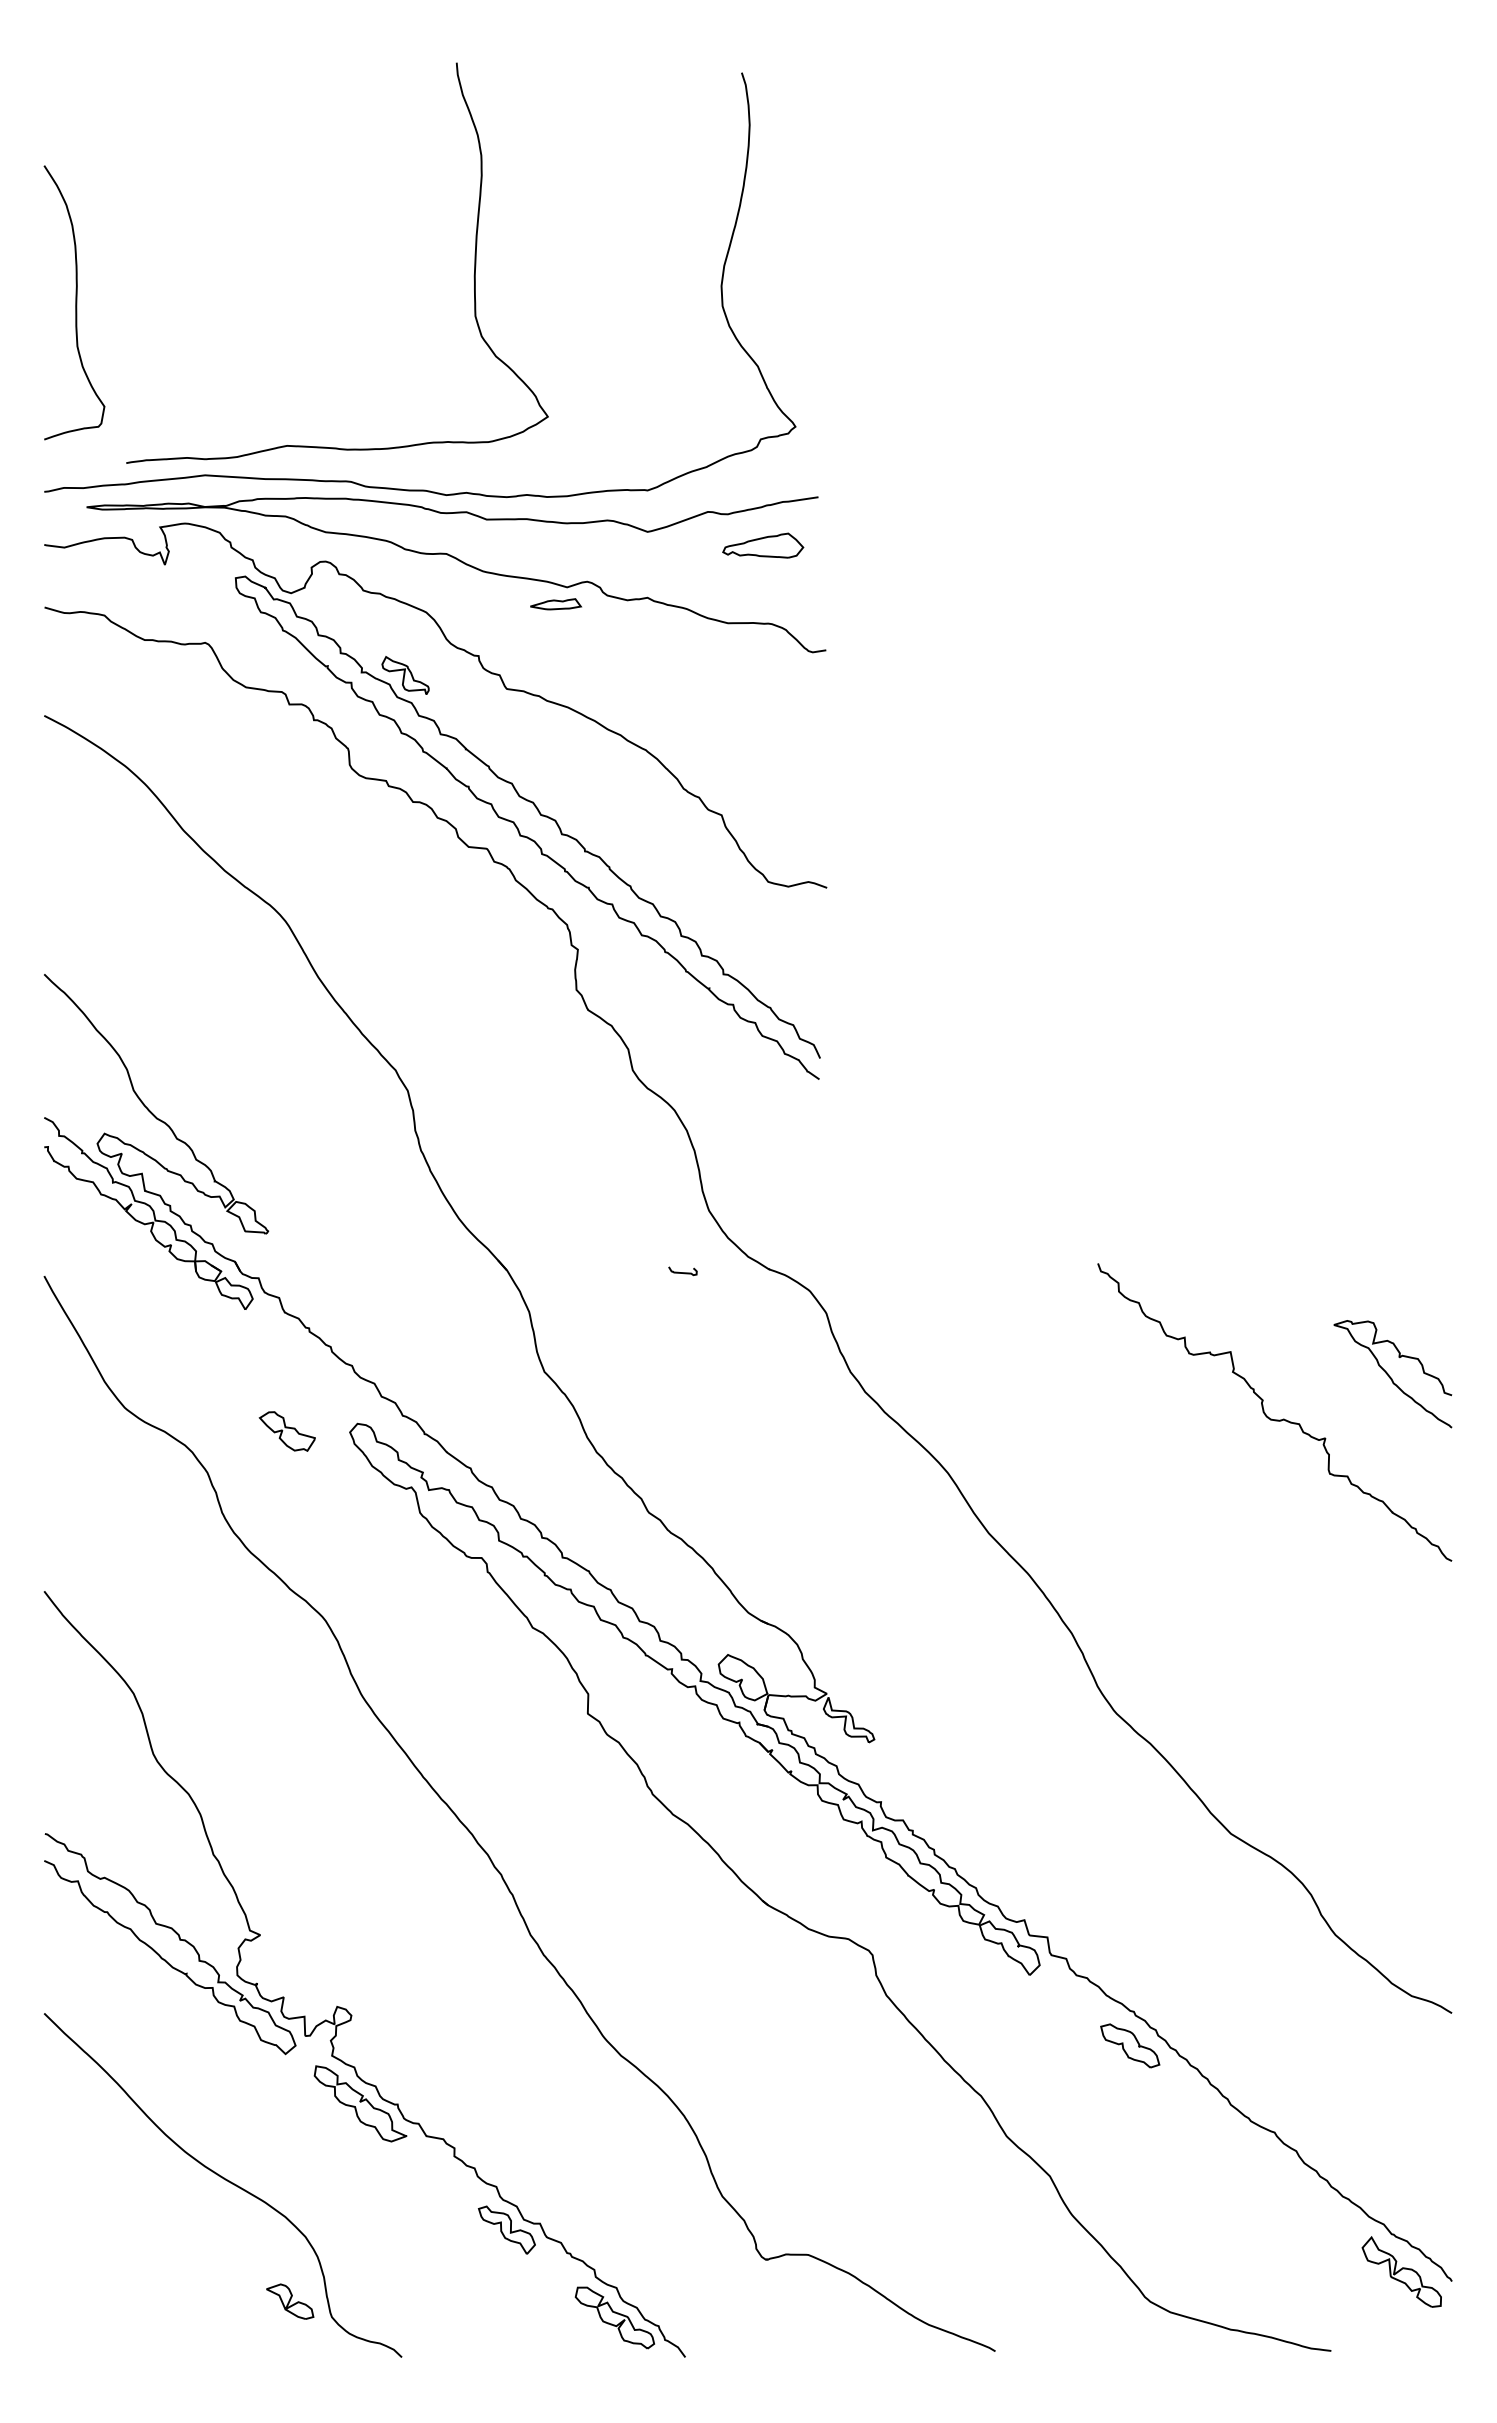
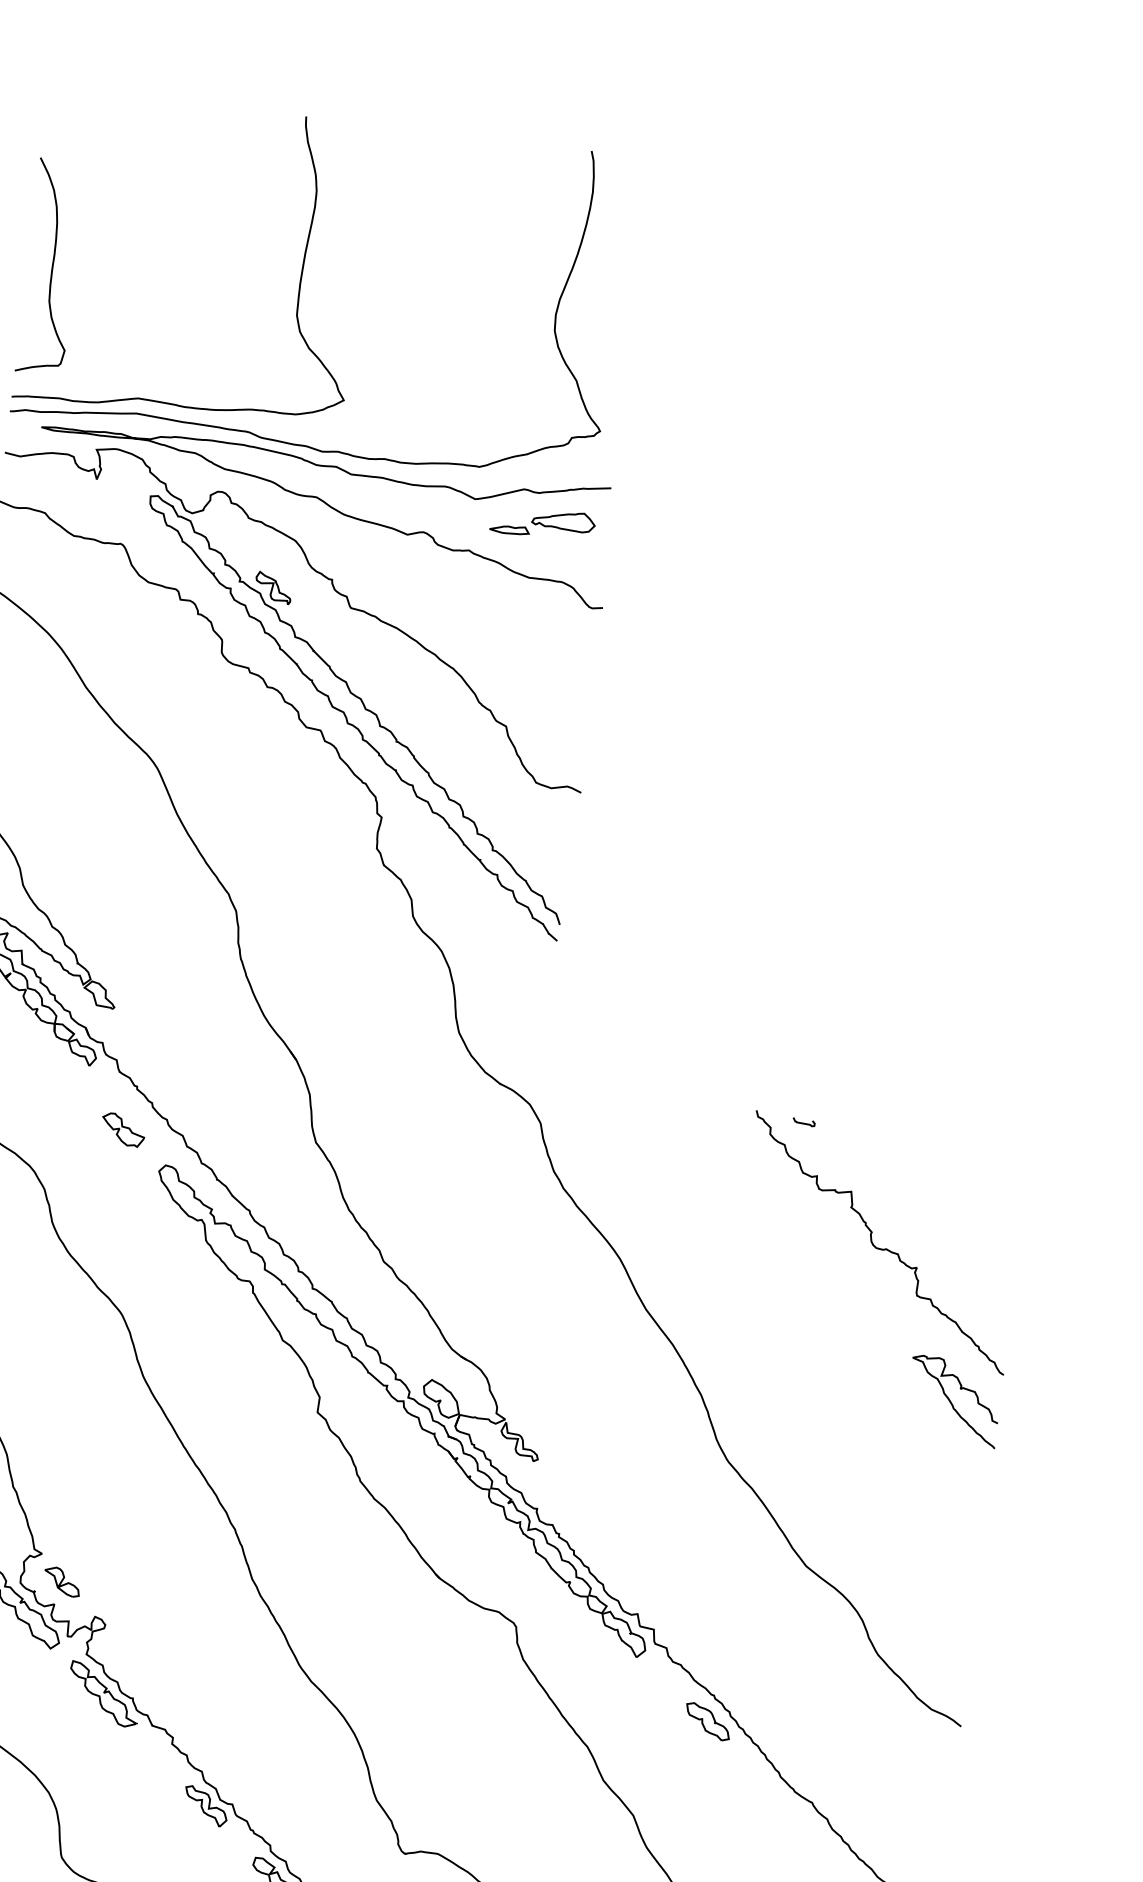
curve: (473, 275) -> (299, 283), moved
part: (556, 604) -> (510, 529), moved
curve: (682, 1272) -> (803, 1123), moved
curve: (1390, 1376) -> (951, 1403), moved
part: (286, 1431) -> (122, 1129), moved
part: (290, 2301) -> (62, 1581), moved

